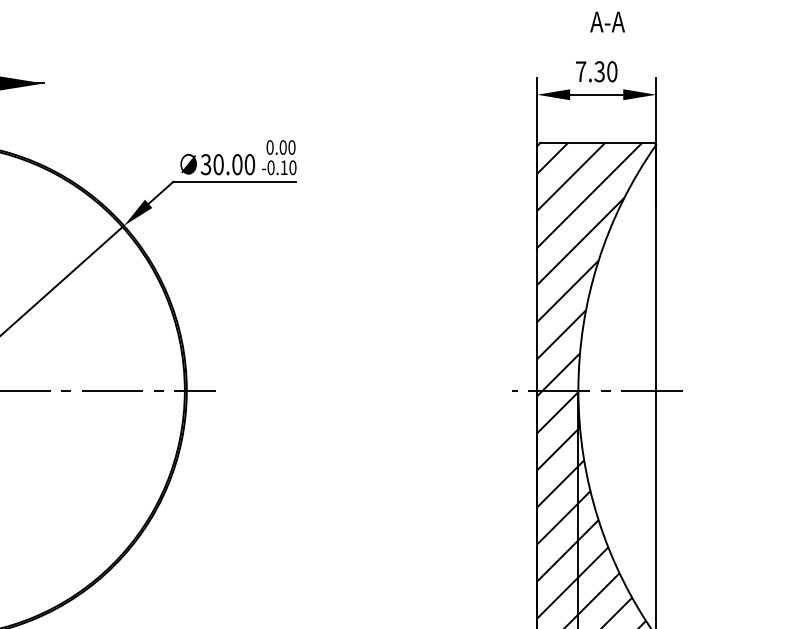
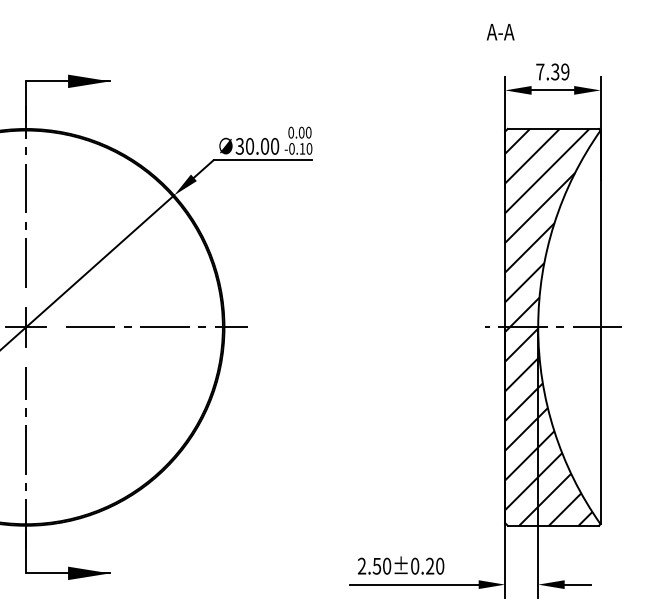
text: (607, 22) -> (500, 32), moved
text: (612, 71) -> (565, 71), 7.30 -> 7.39

